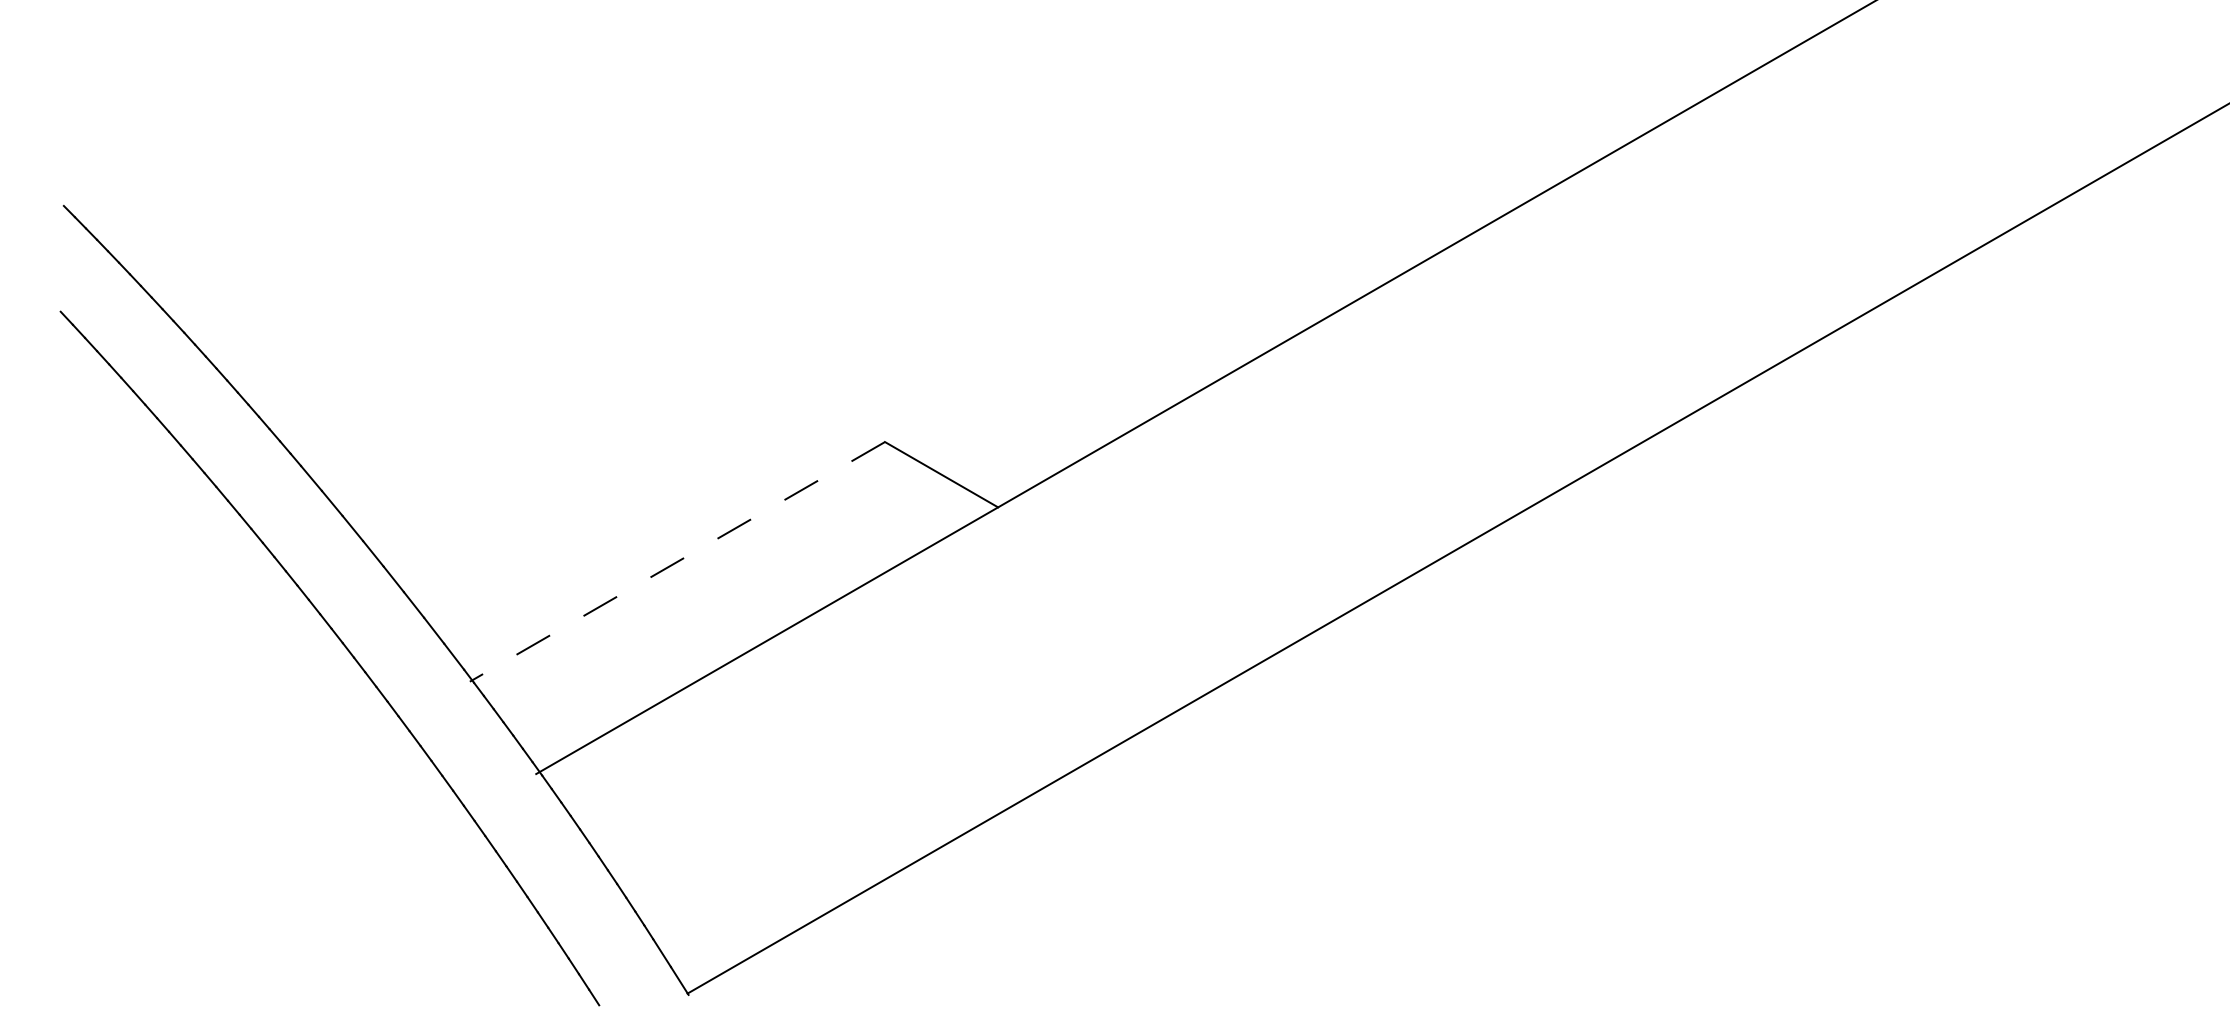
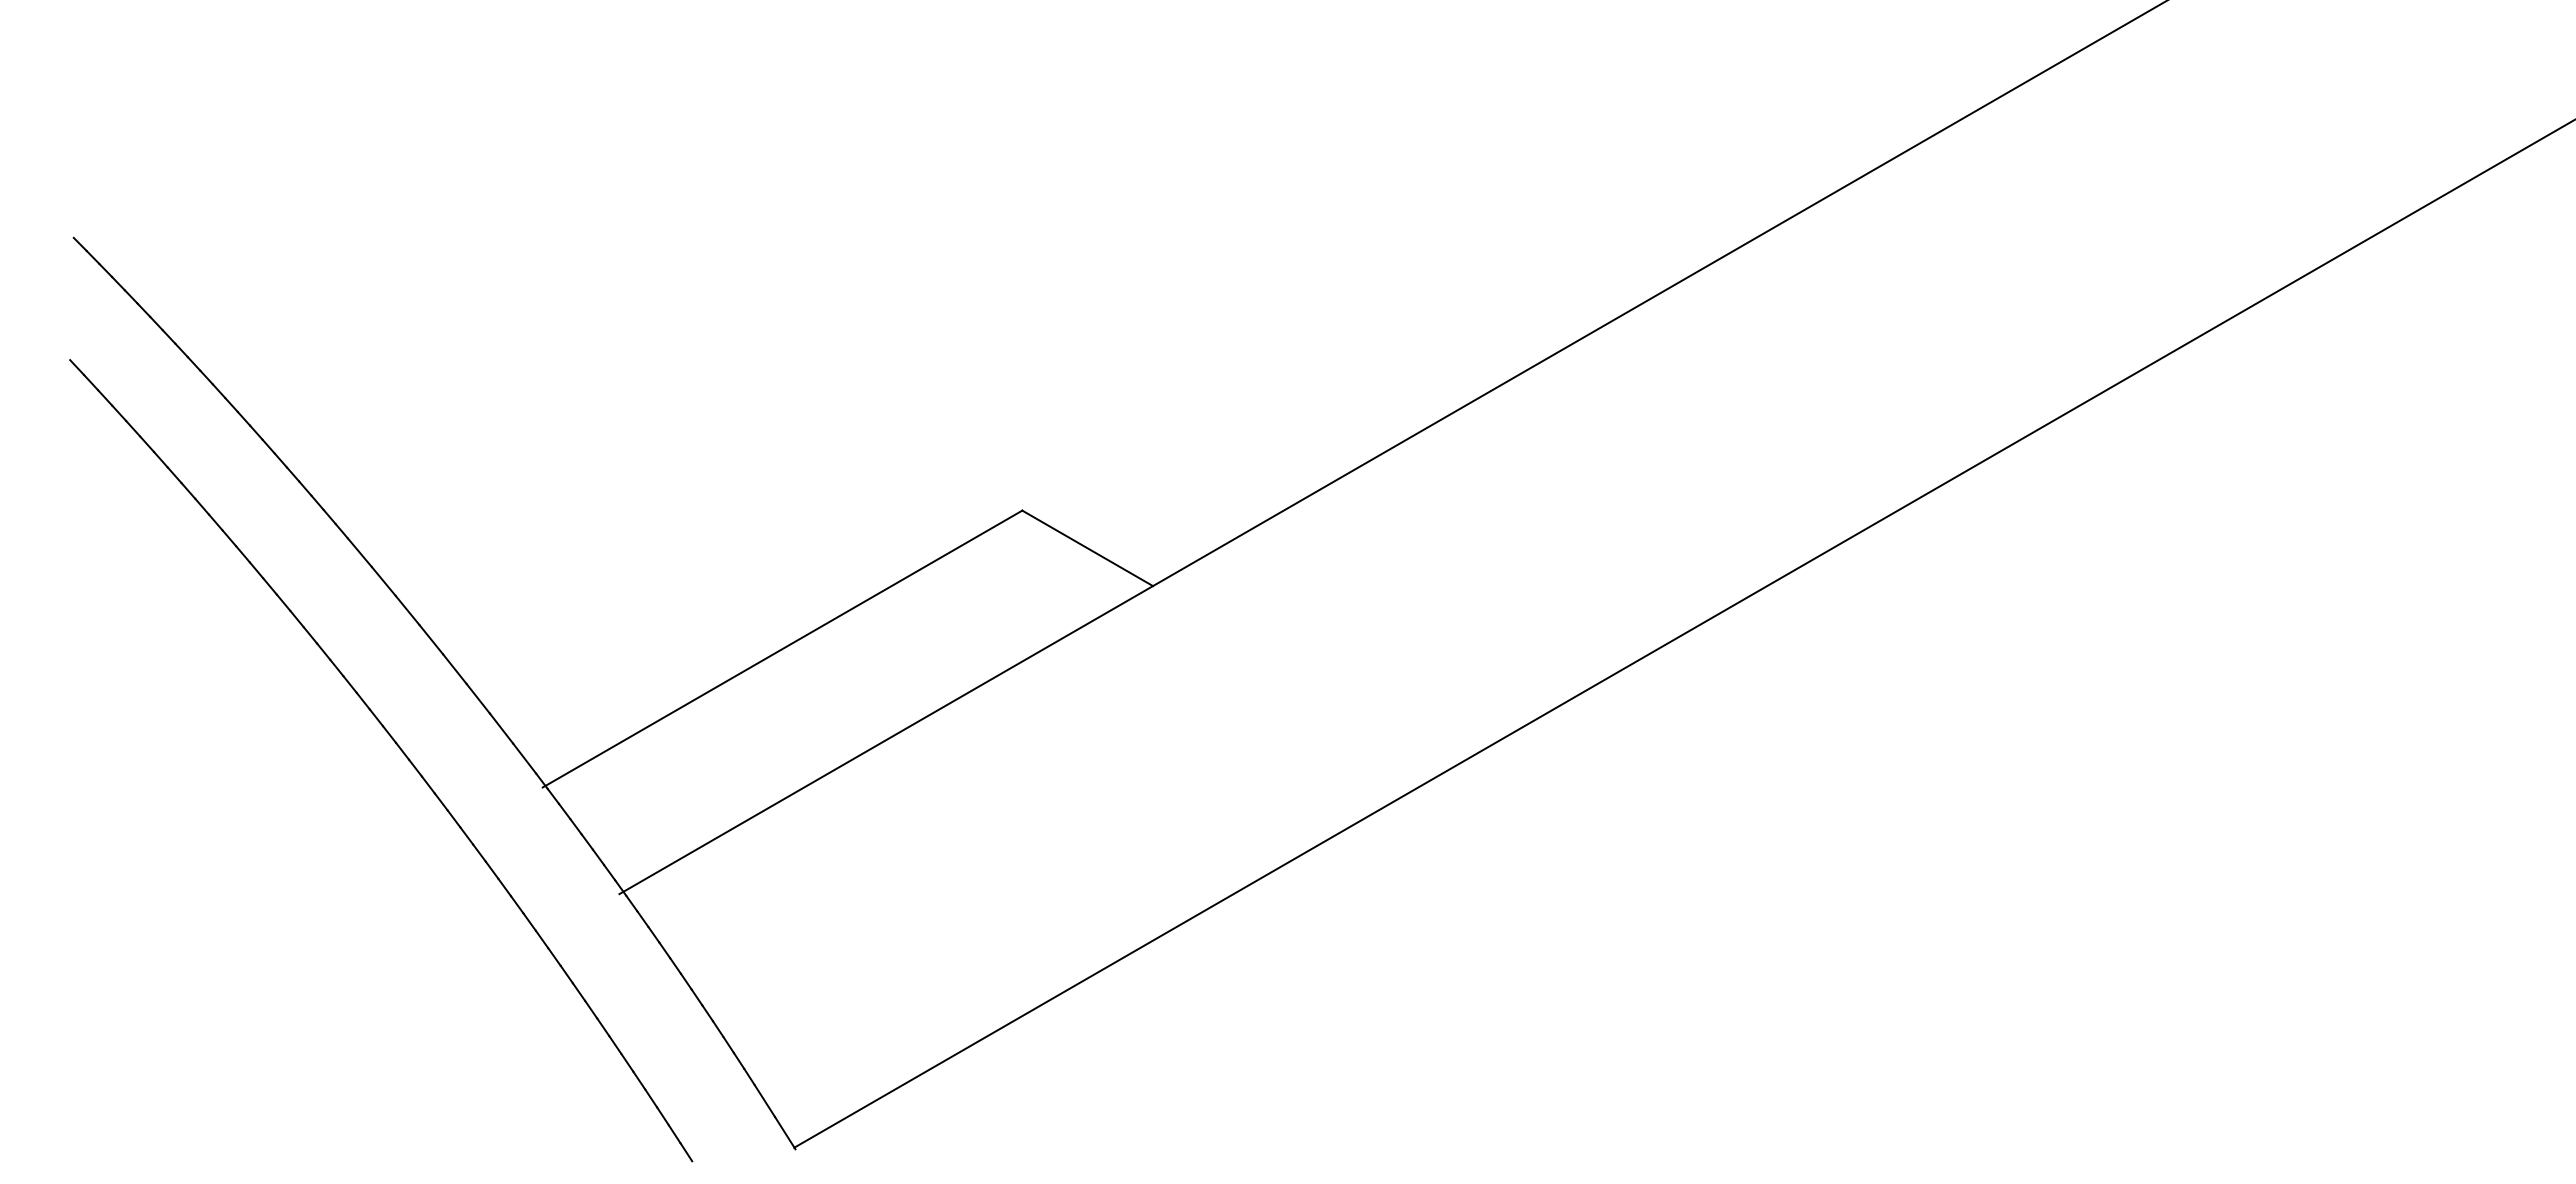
line: (677, 562) -> (782, 649), dashed -> solid

